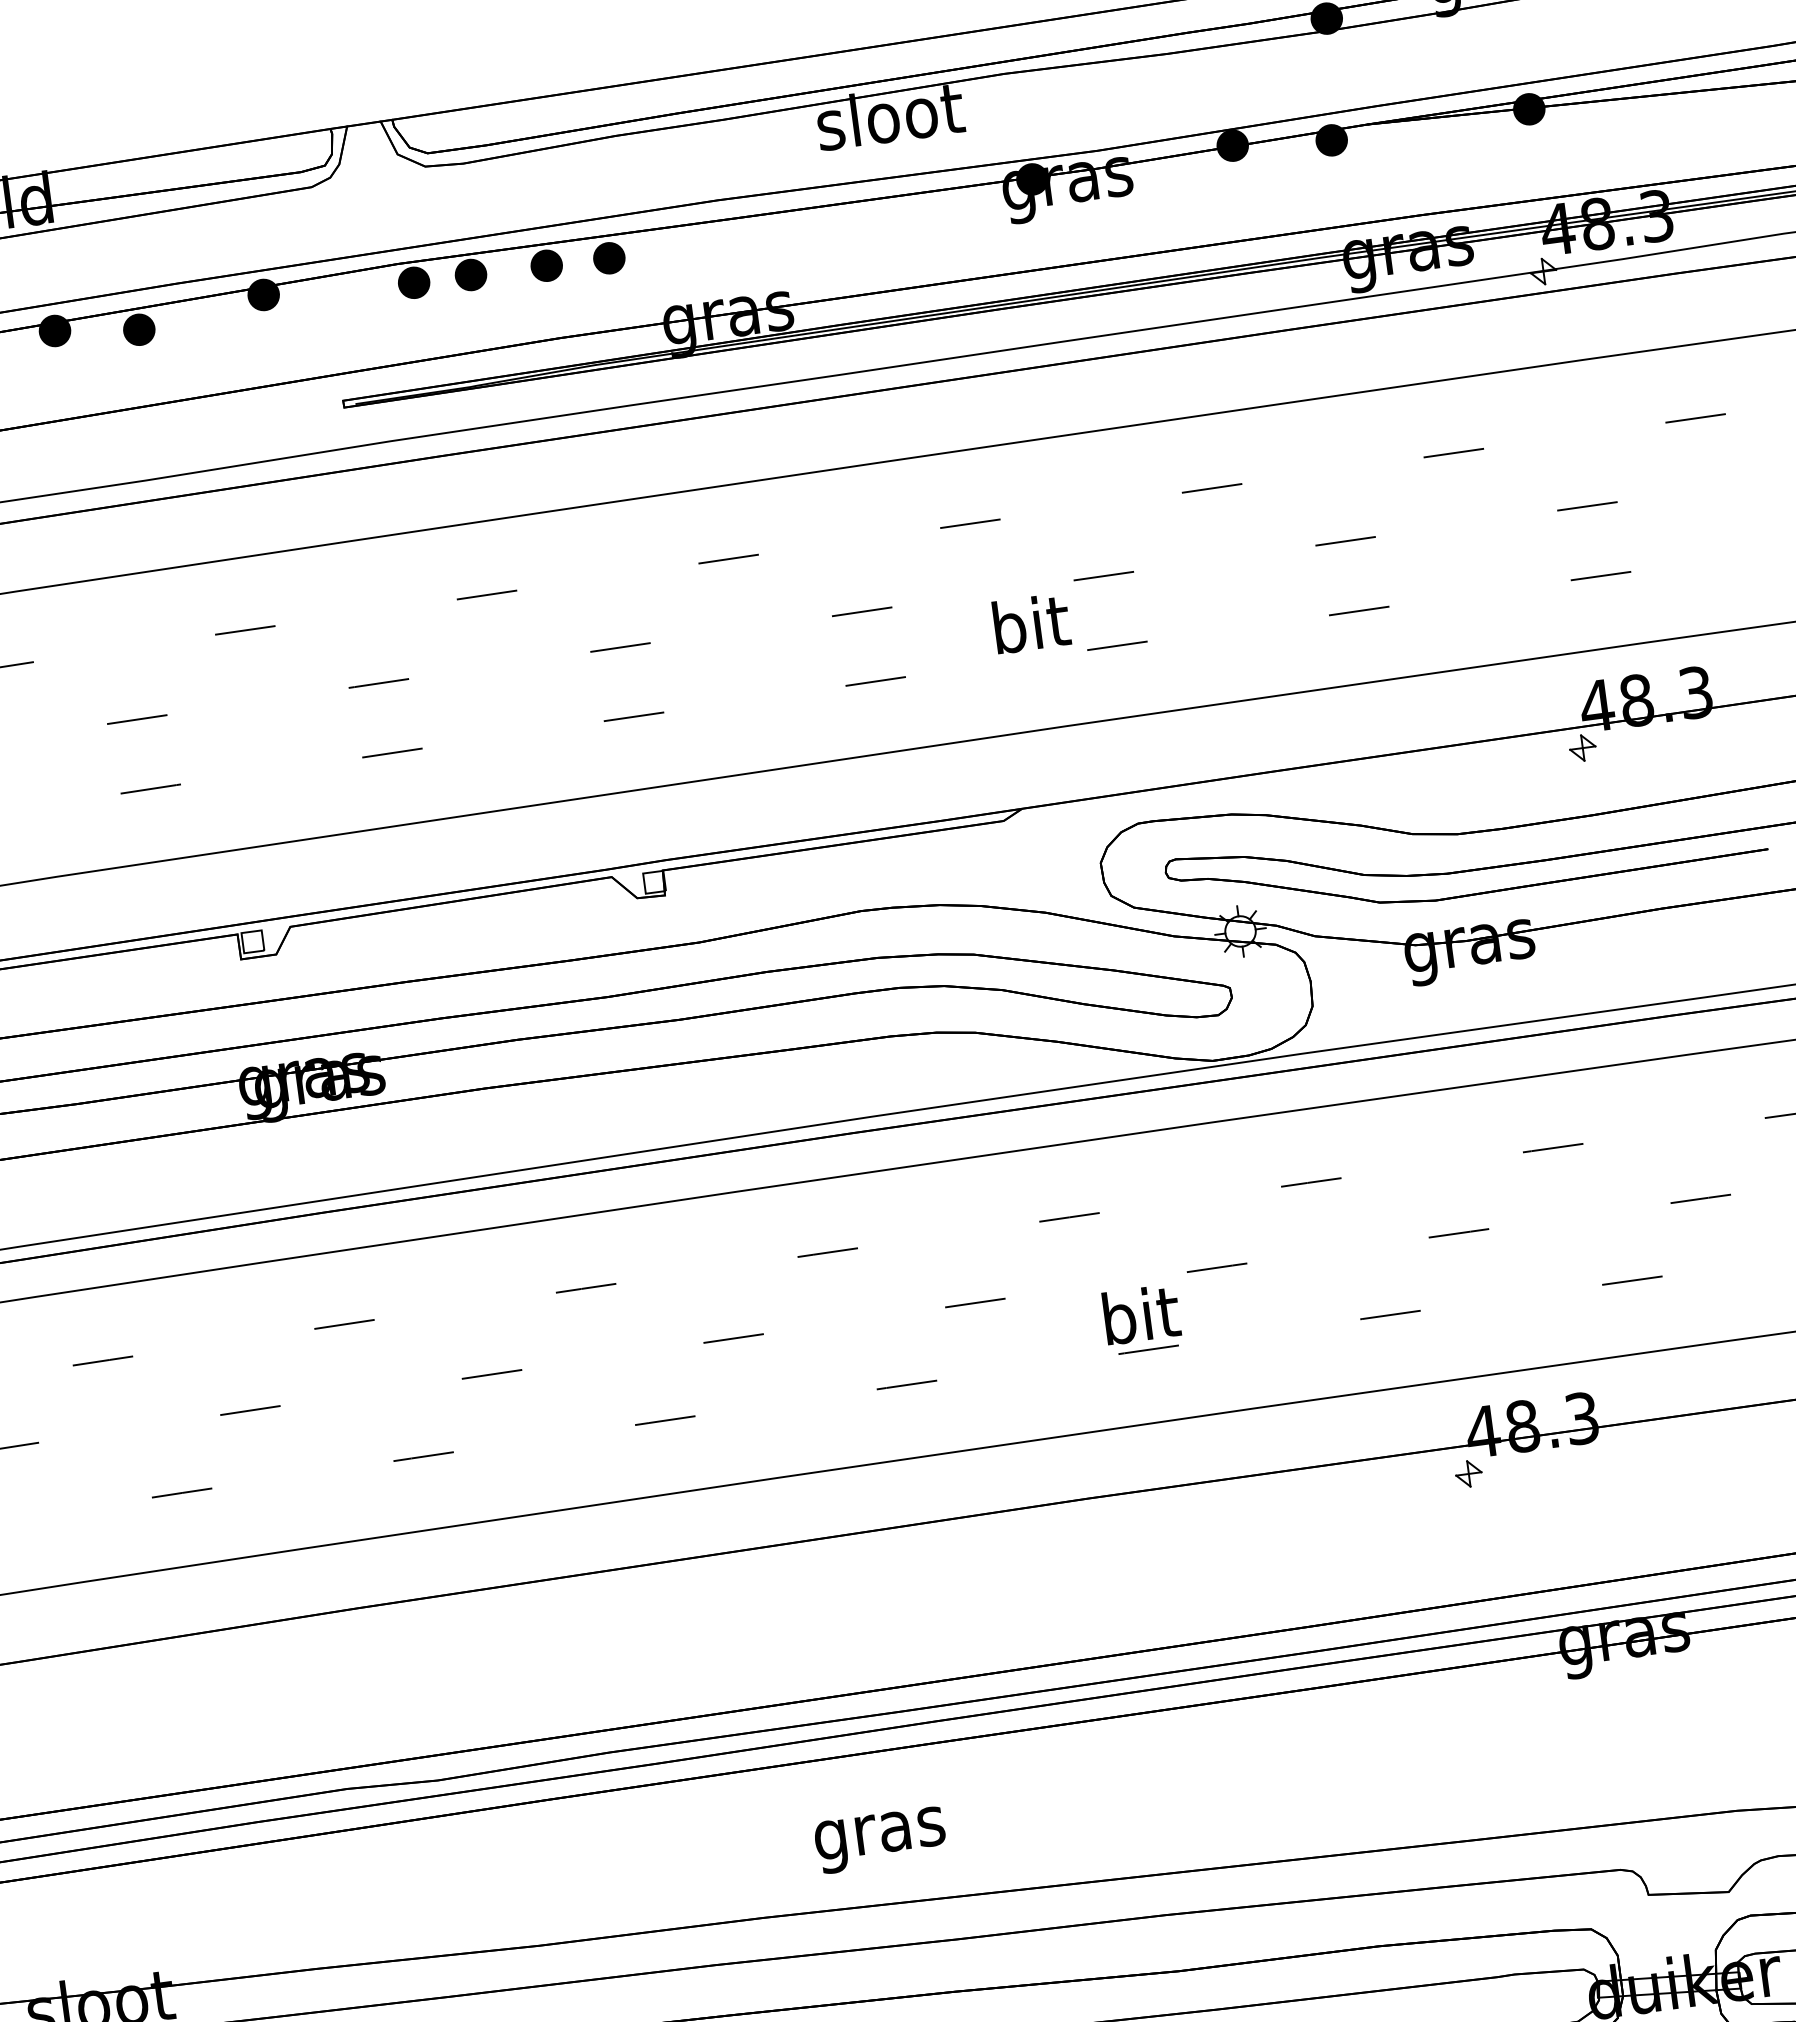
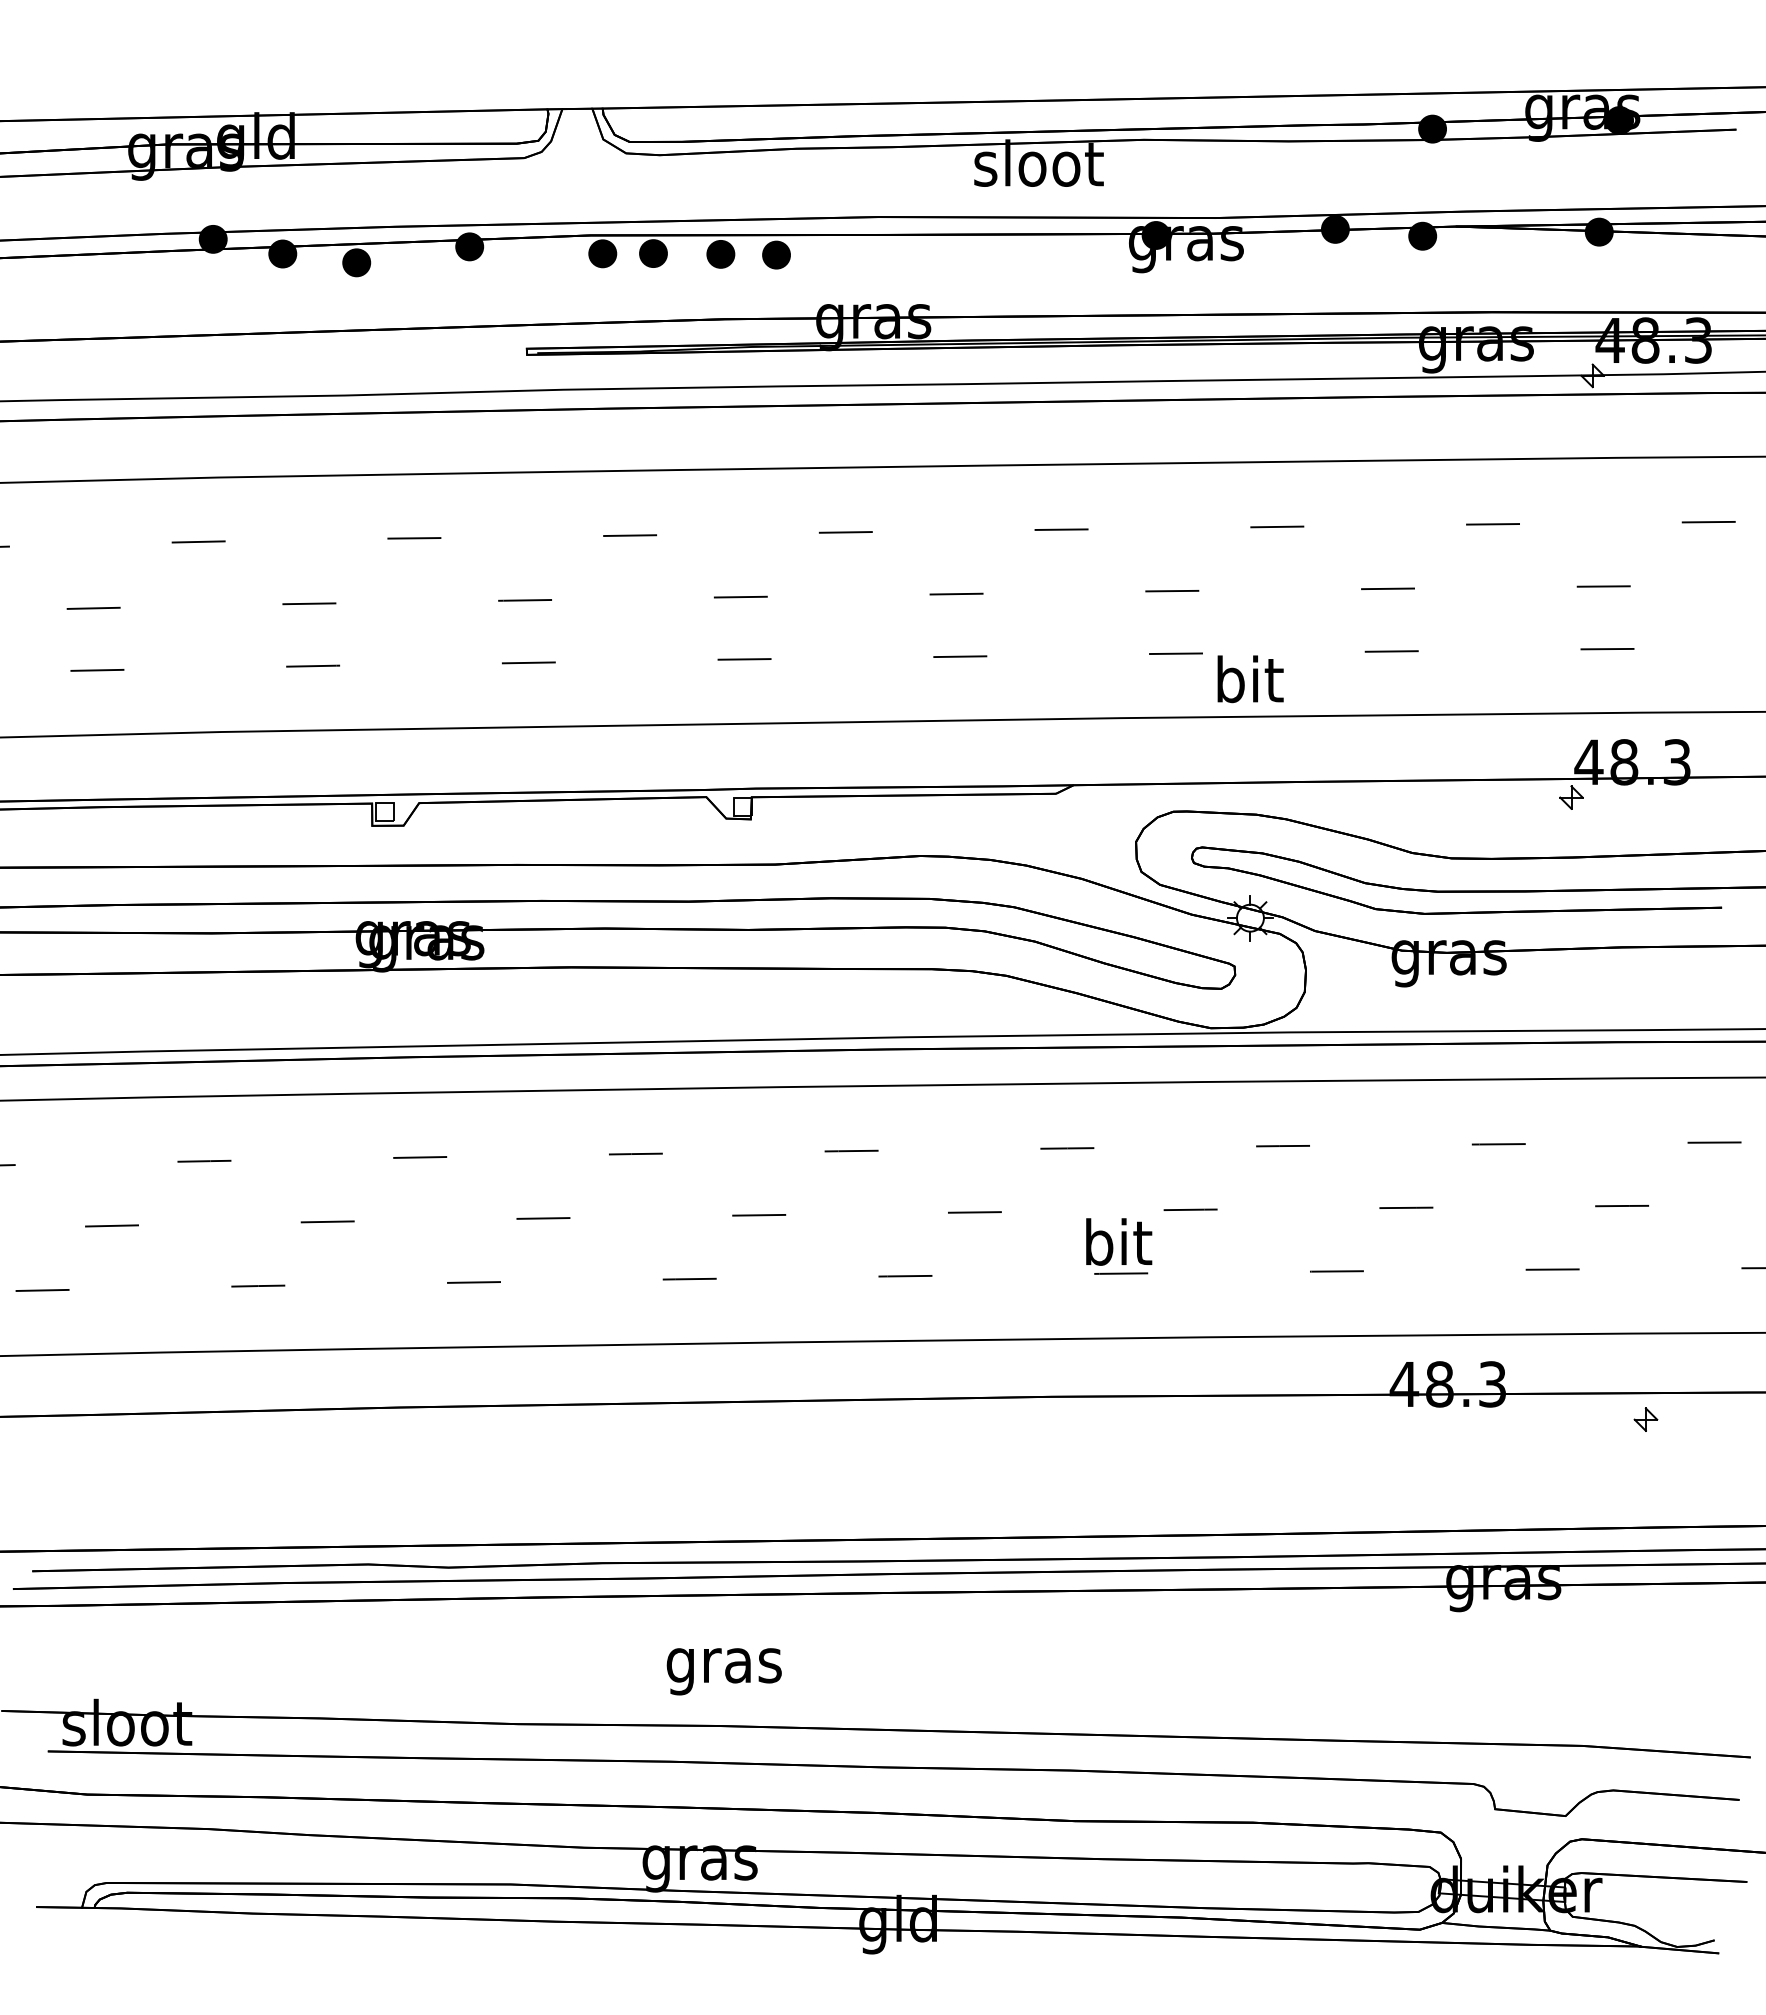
text: (1031, 623) -> (1250, 679), moved
part: (1468, 1473) -> (1645, 1419), moved
text: (879, 1840) -> (723, 1671), moved

